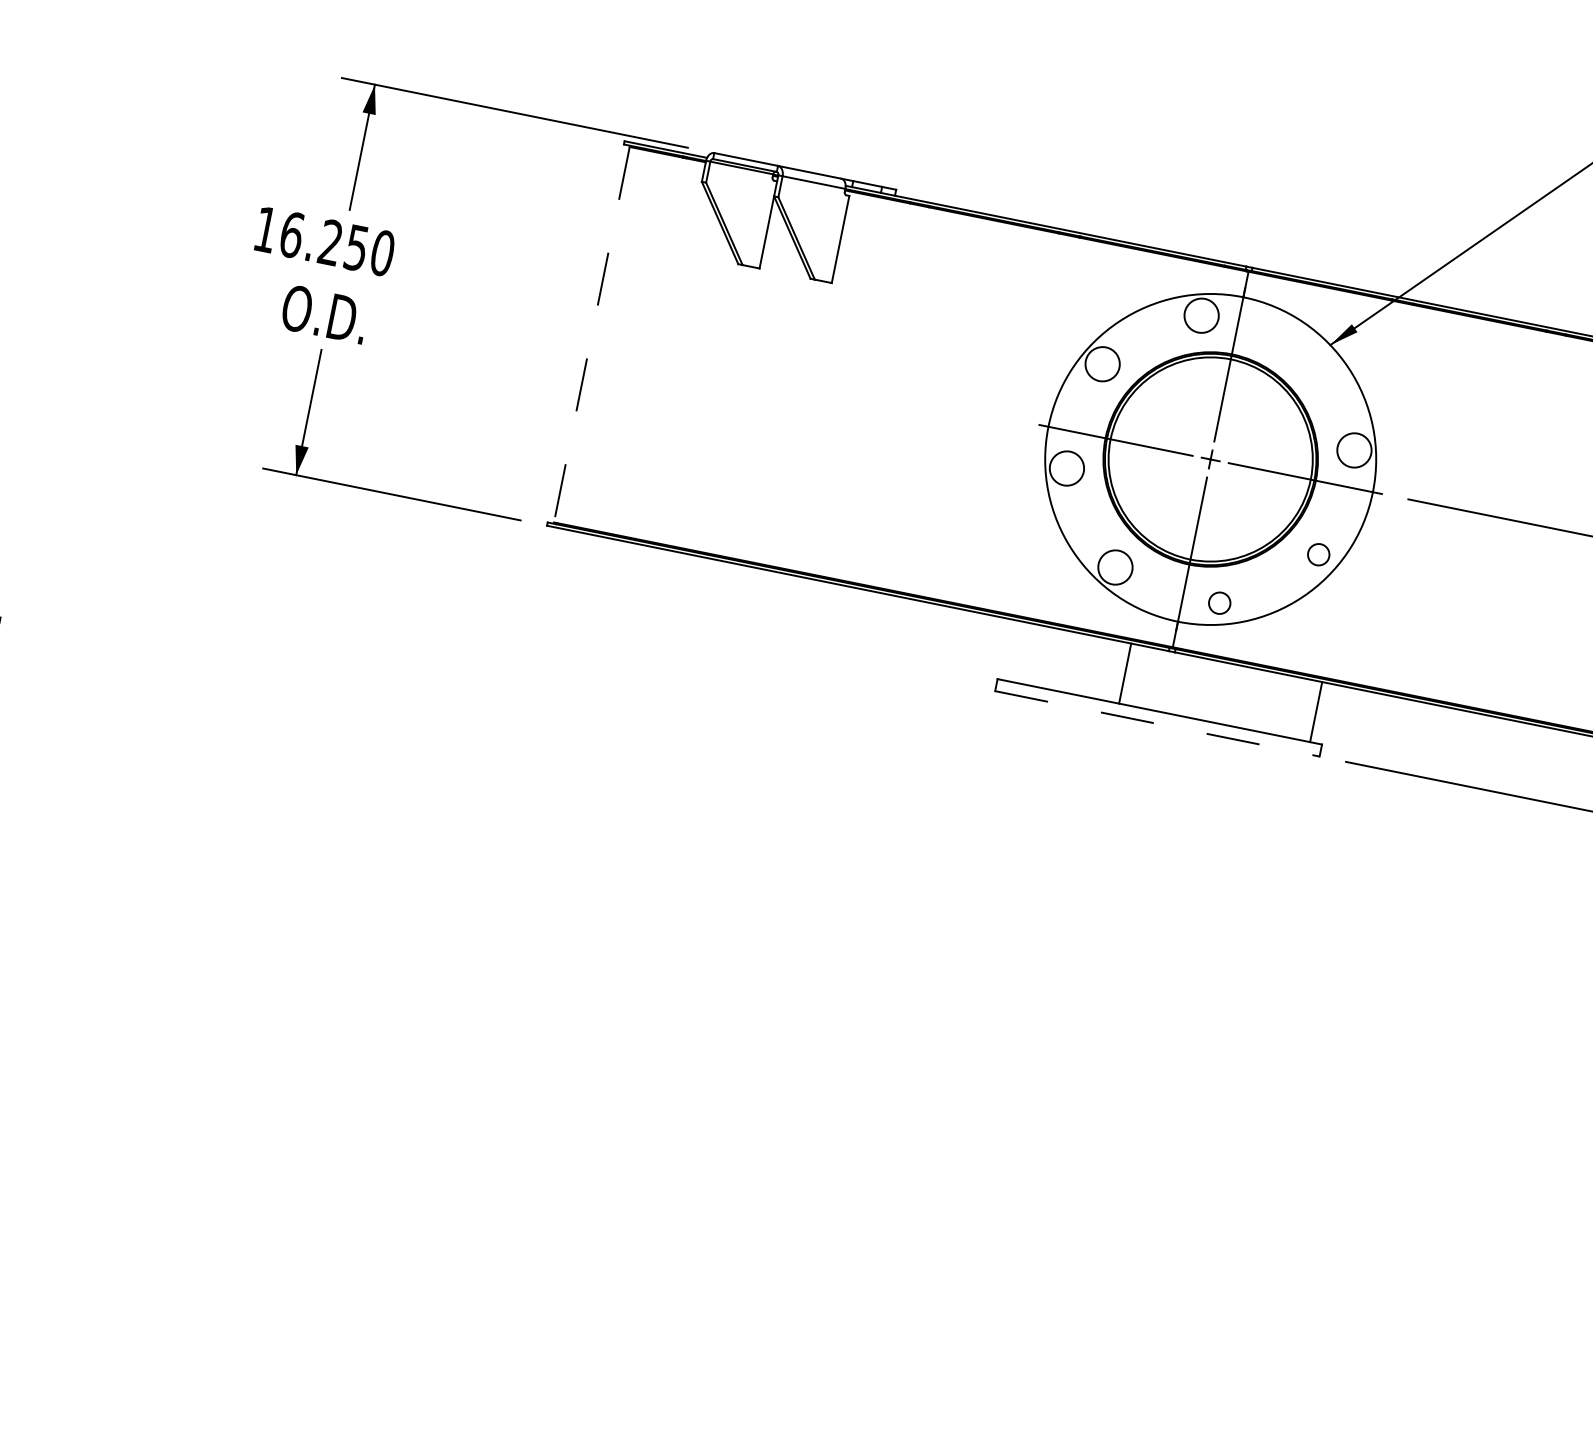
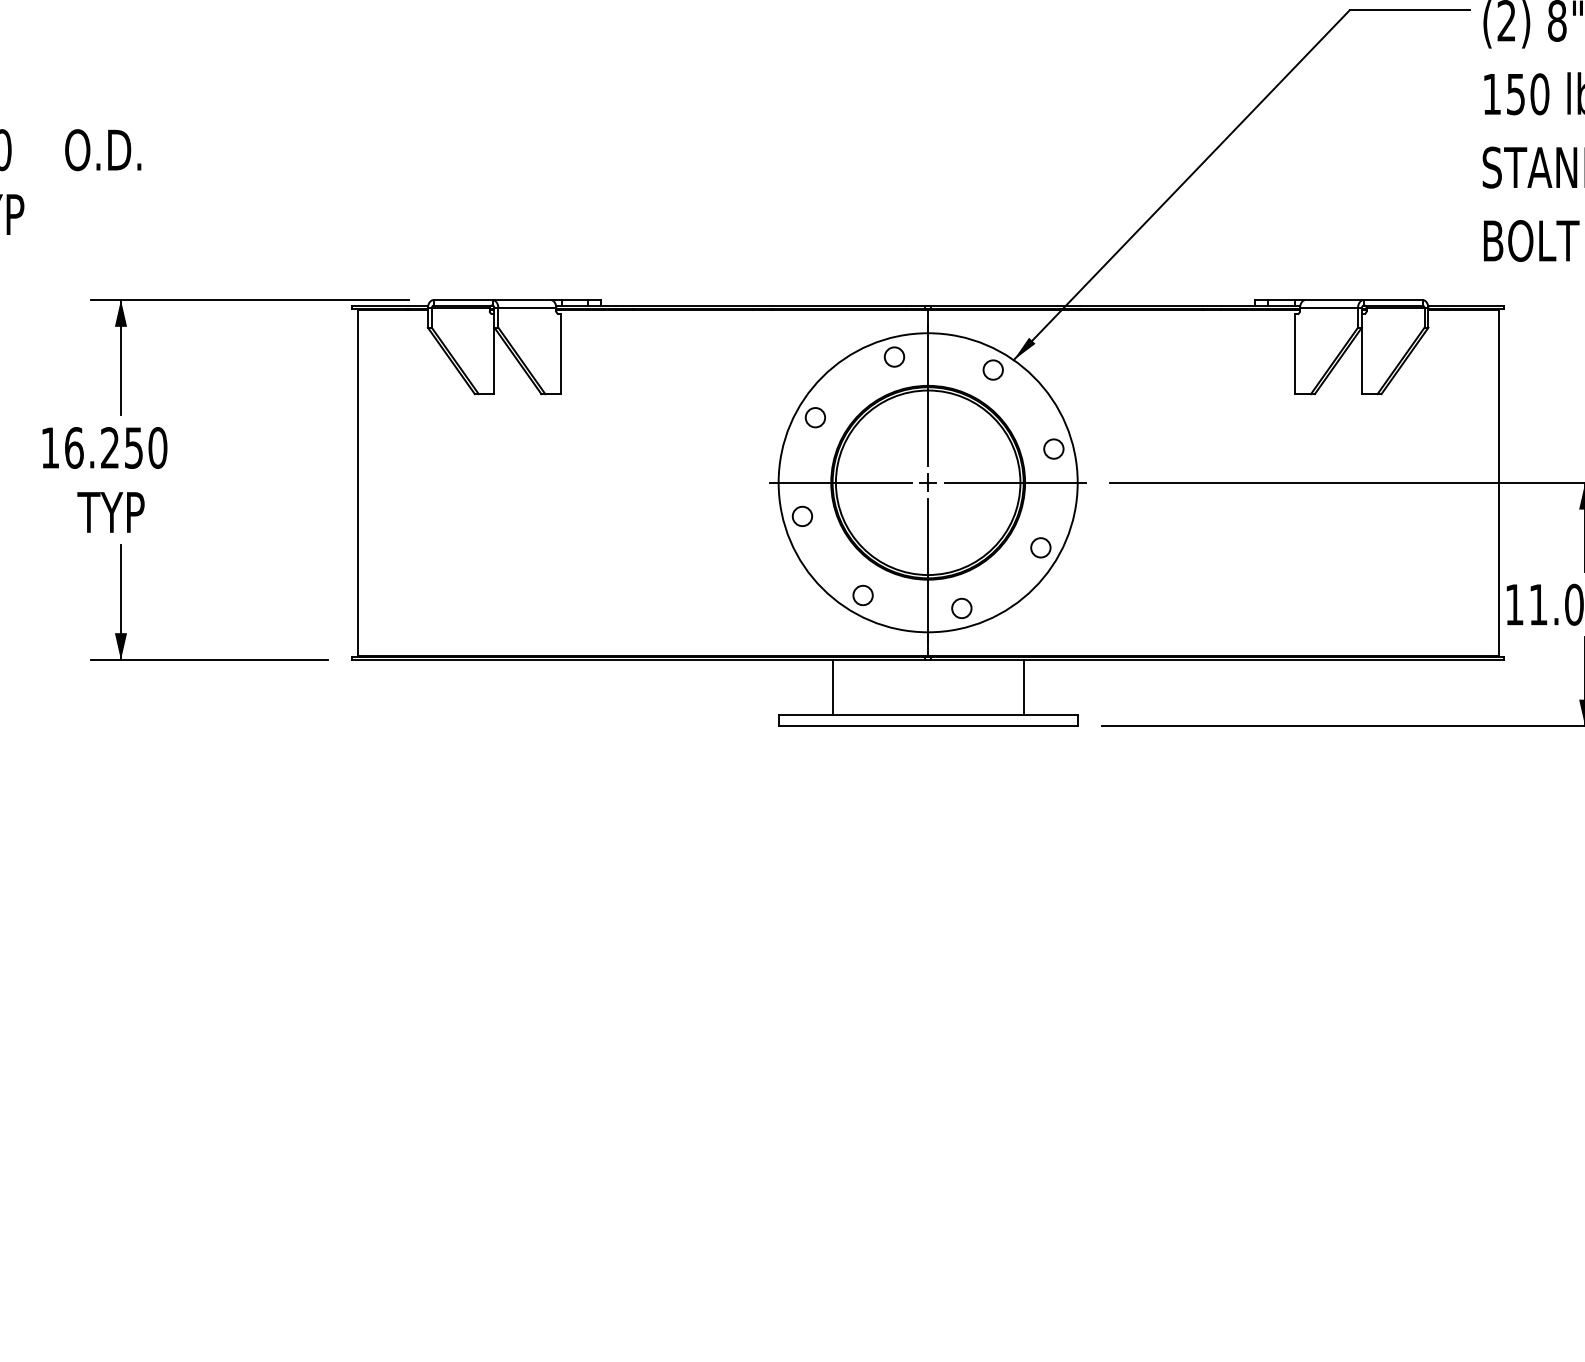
text: (323, 314) -> (116, 512), O.D. -> TYP
circle: (1201, 315) -> (894, 356), size x0.62
line: (591, 335) -> (357, 483), dashed -> solid
circle: (1305, 350) -> (992, 369), added
circle: (1102, 364) -> (815, 417), size x0.62
circle: (1354, 449) -> (1053, 448), size x0.62
circle: (1066, 468) -> (802, 516), size x0.62
circle: (1114, 567) -> (862, 595), size x0.62
line: (1125, 673) -> (832, 687), moved
line: (1315, 711) -> (1023, 687), moved
line: (1157, 723) -> (928, 726), dashed -> solid

